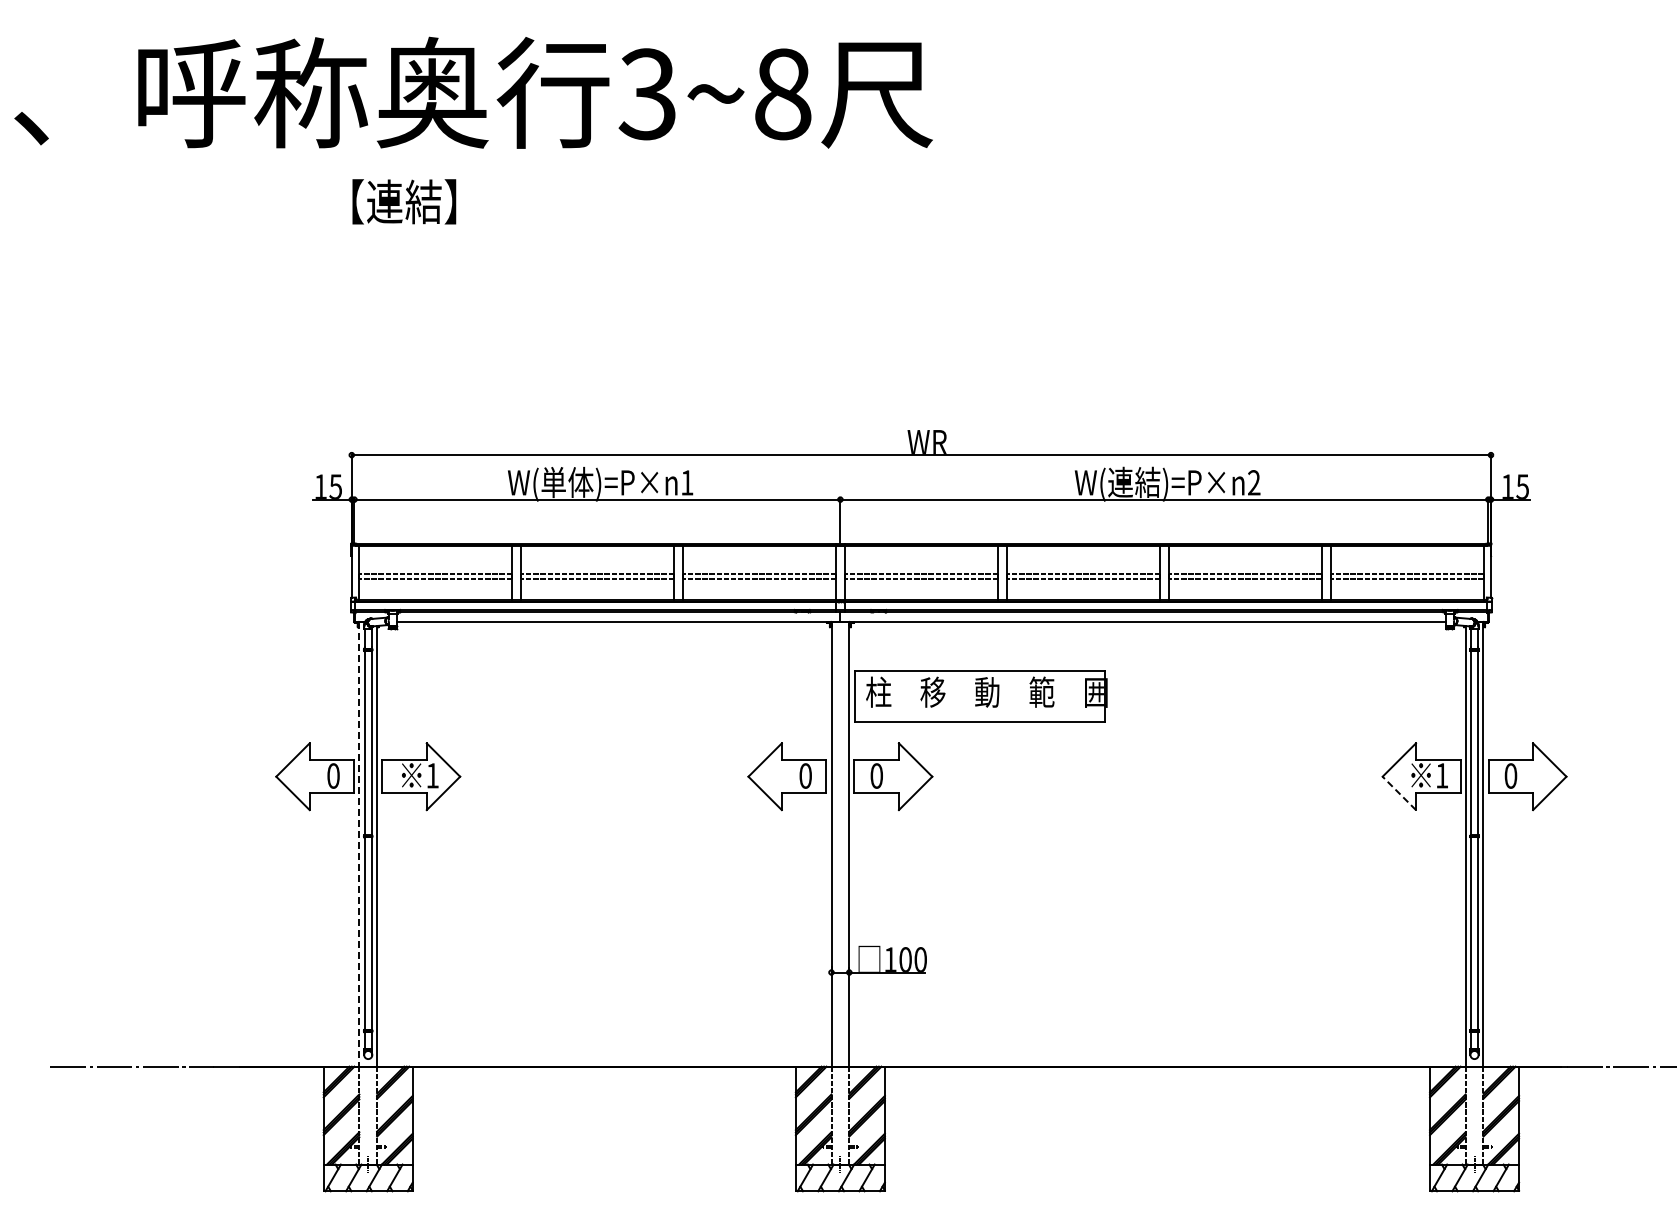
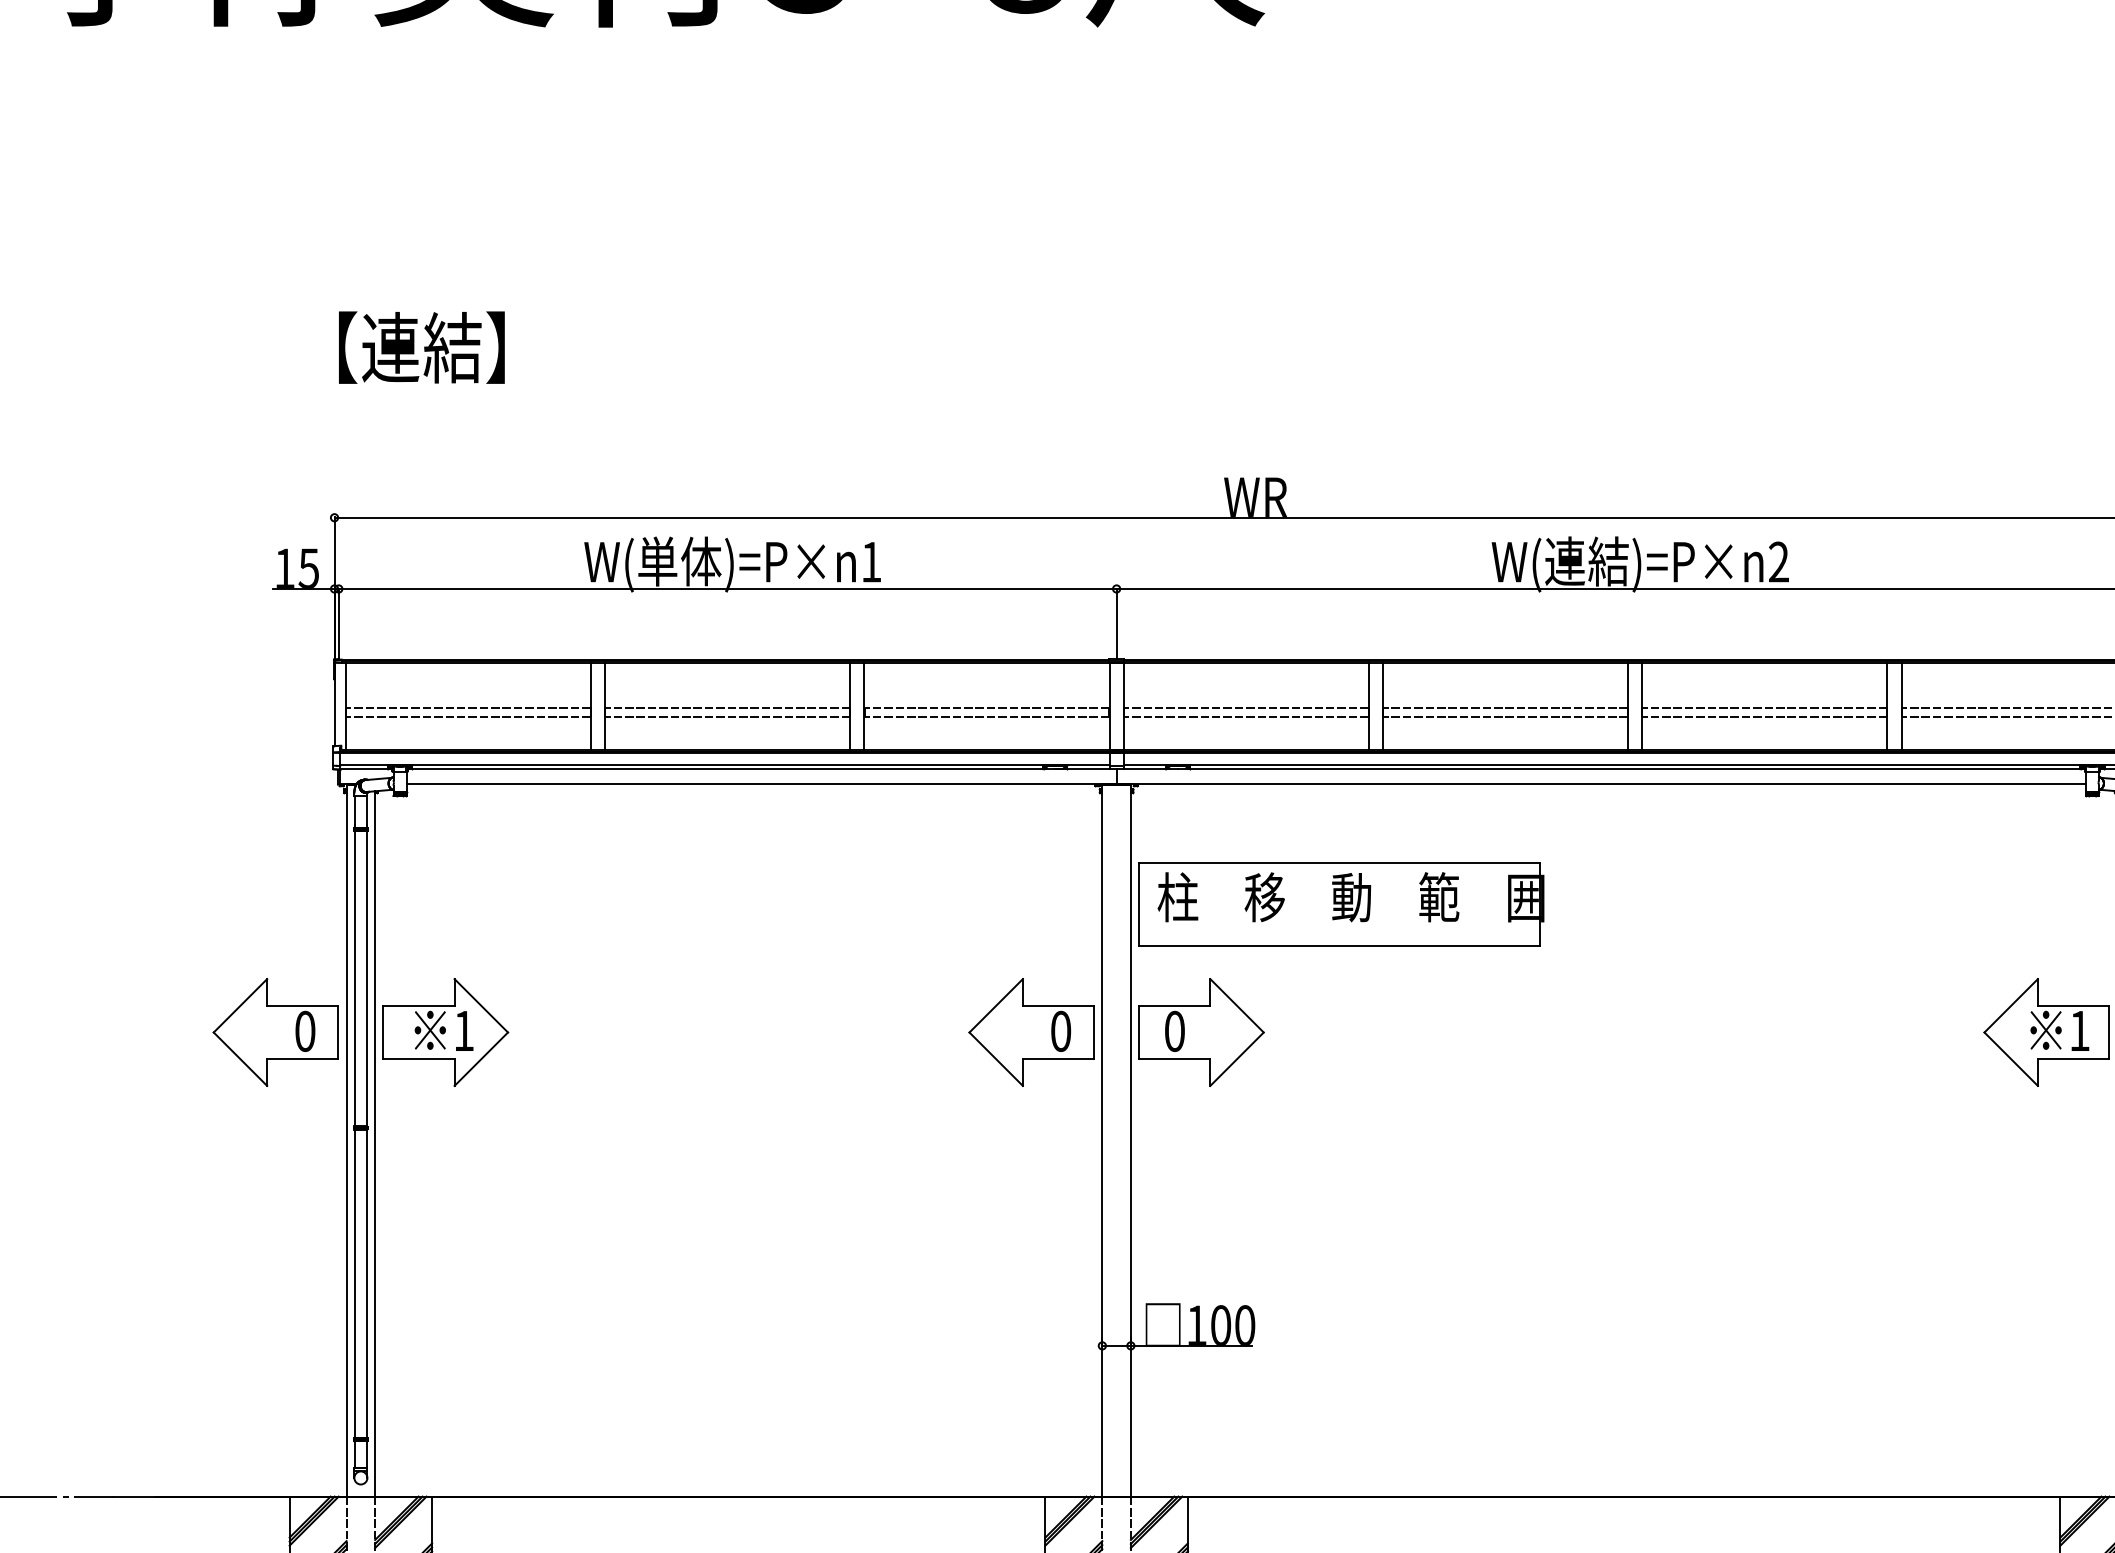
text: (404, 201) -> (422, 347), moved
line: (1399, 793) -> (2011, 1059), dashed -> solid
line: (359, 844) -> (346, 1141), dashed -> solid

